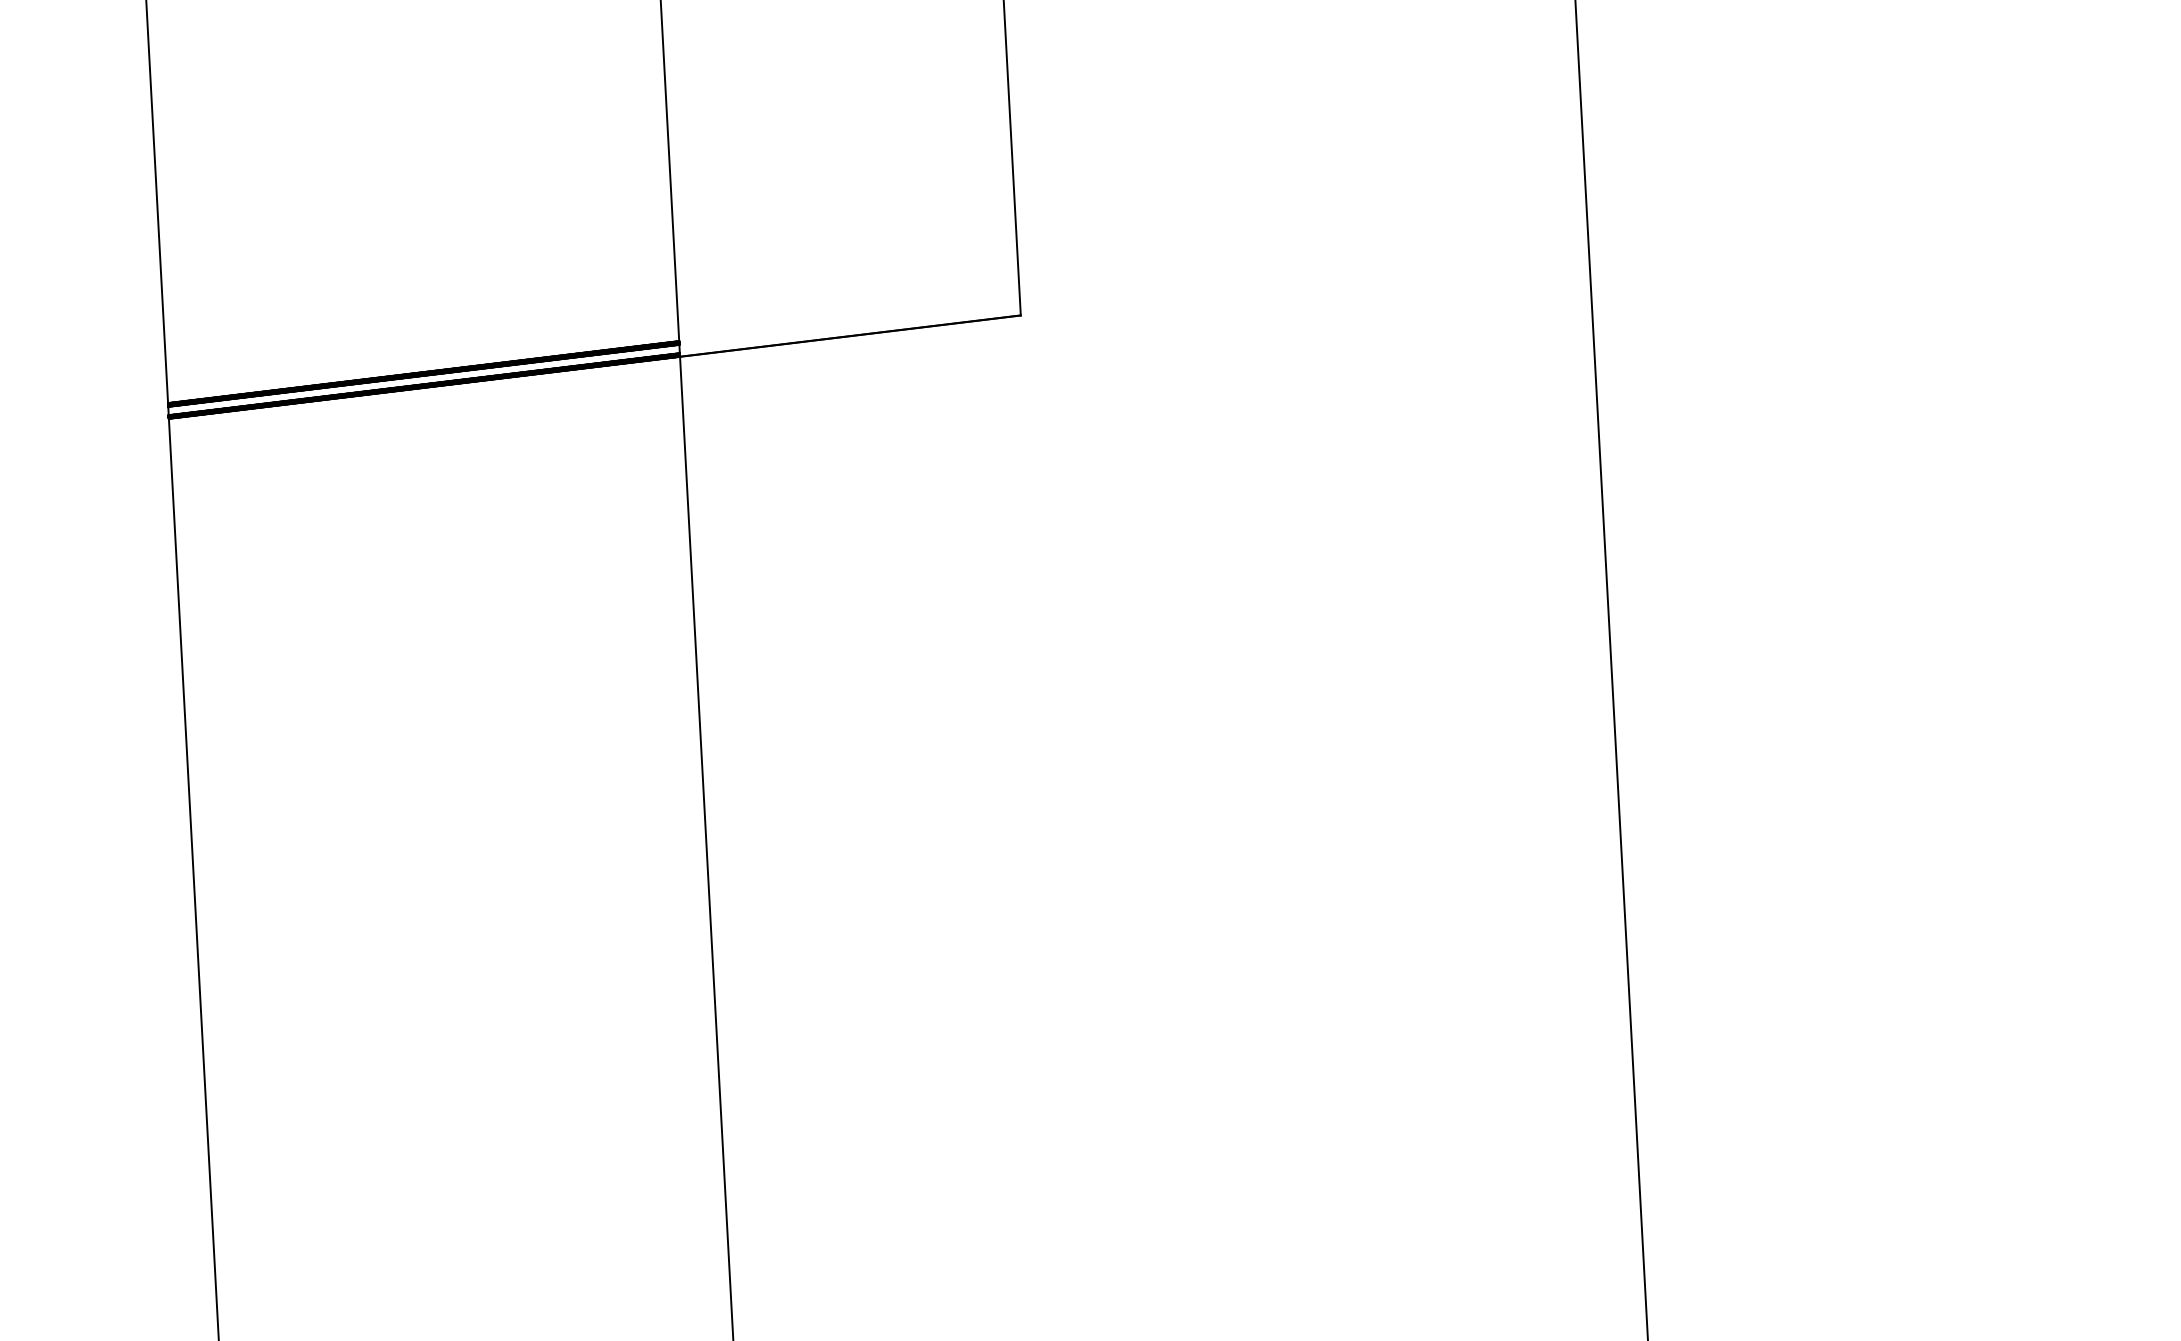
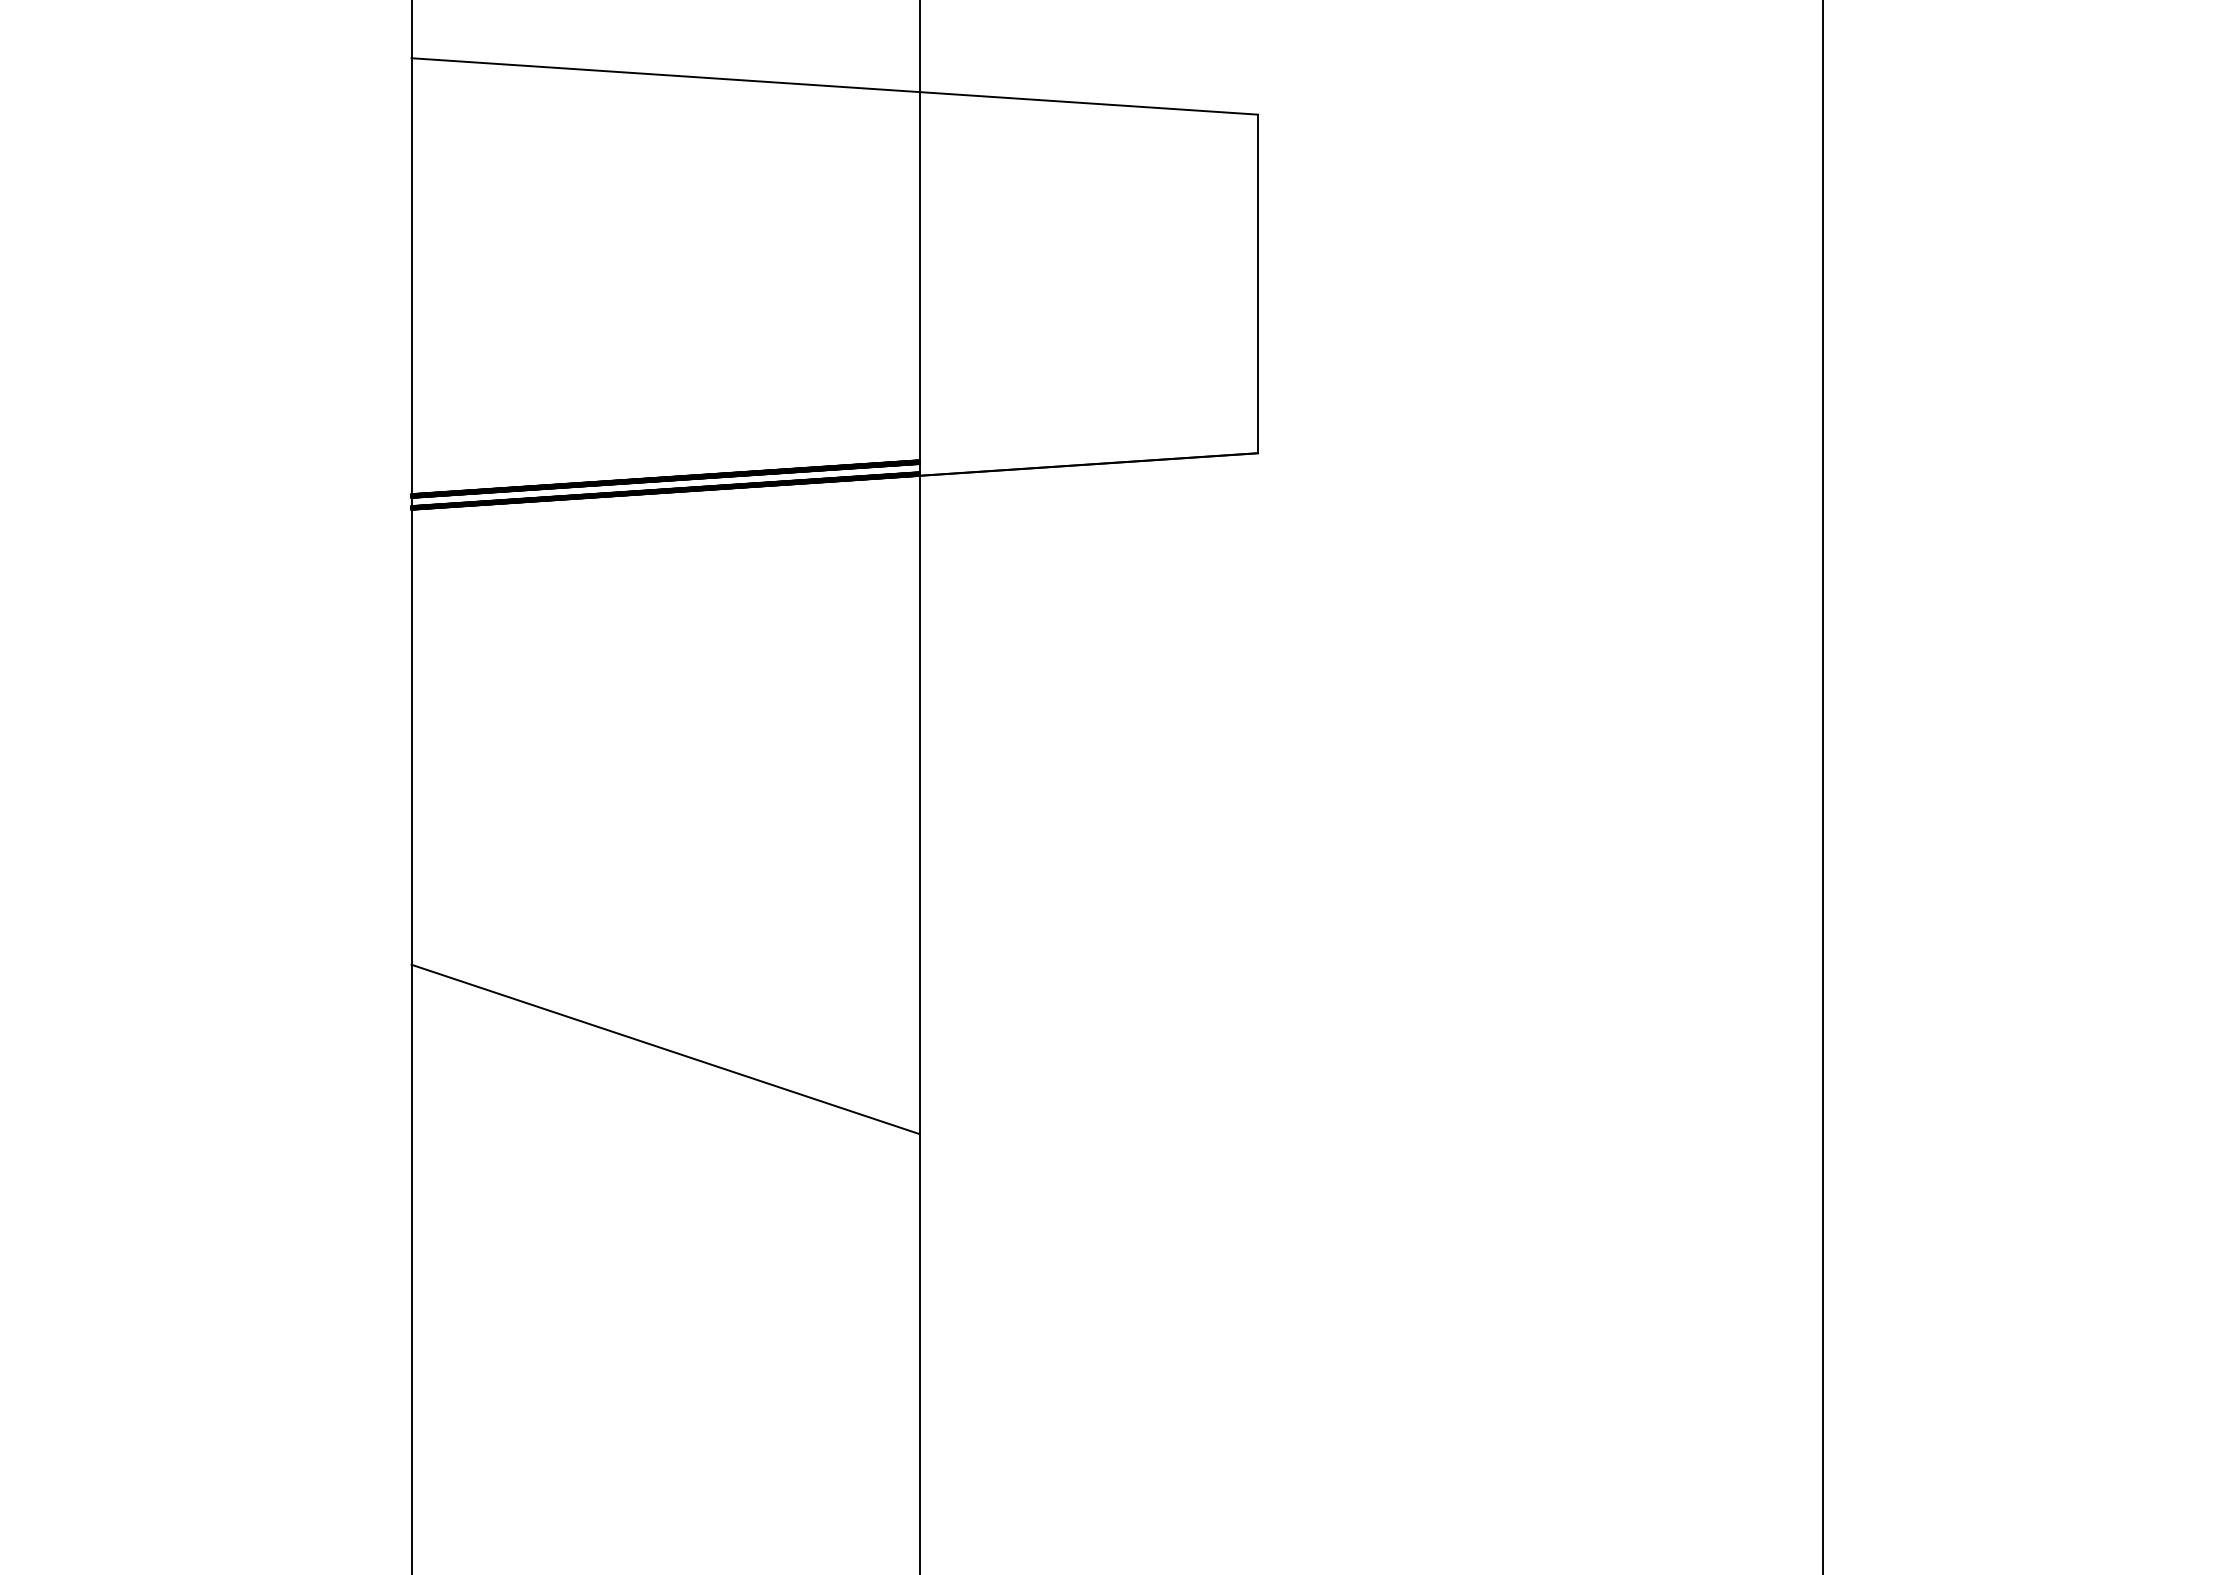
line: (454, 950) -> (665, 1049), added

